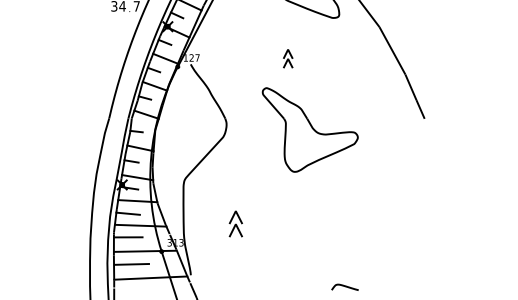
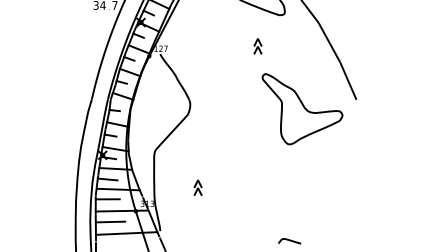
part: (287, 58) -> (257, 46), moved
part: (310, 130) -> (302, 109), moved
part: (235, 223) -> (197, 187), size x0.71

